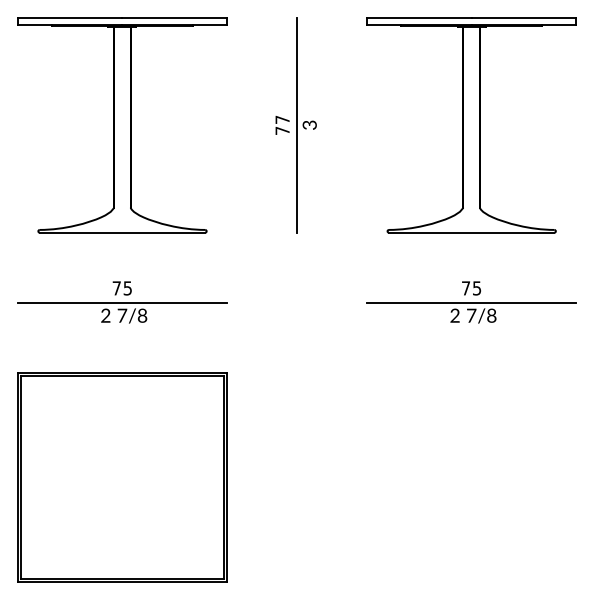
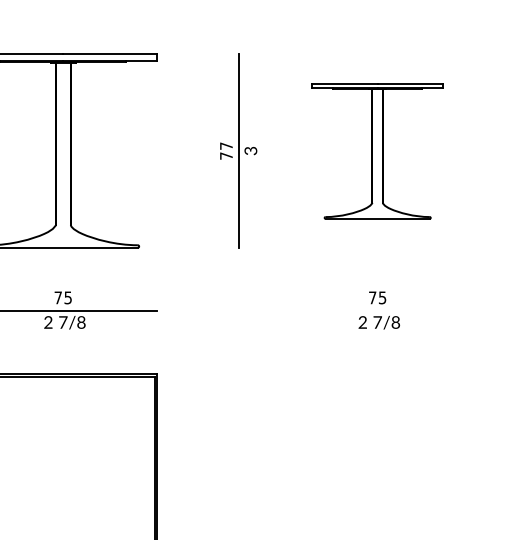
part: (295, 125) -> (238, 151), moved
part: (471, 125) -> (377, 151), size x0.7
line: (471, 302) -> (377, 310), removed

